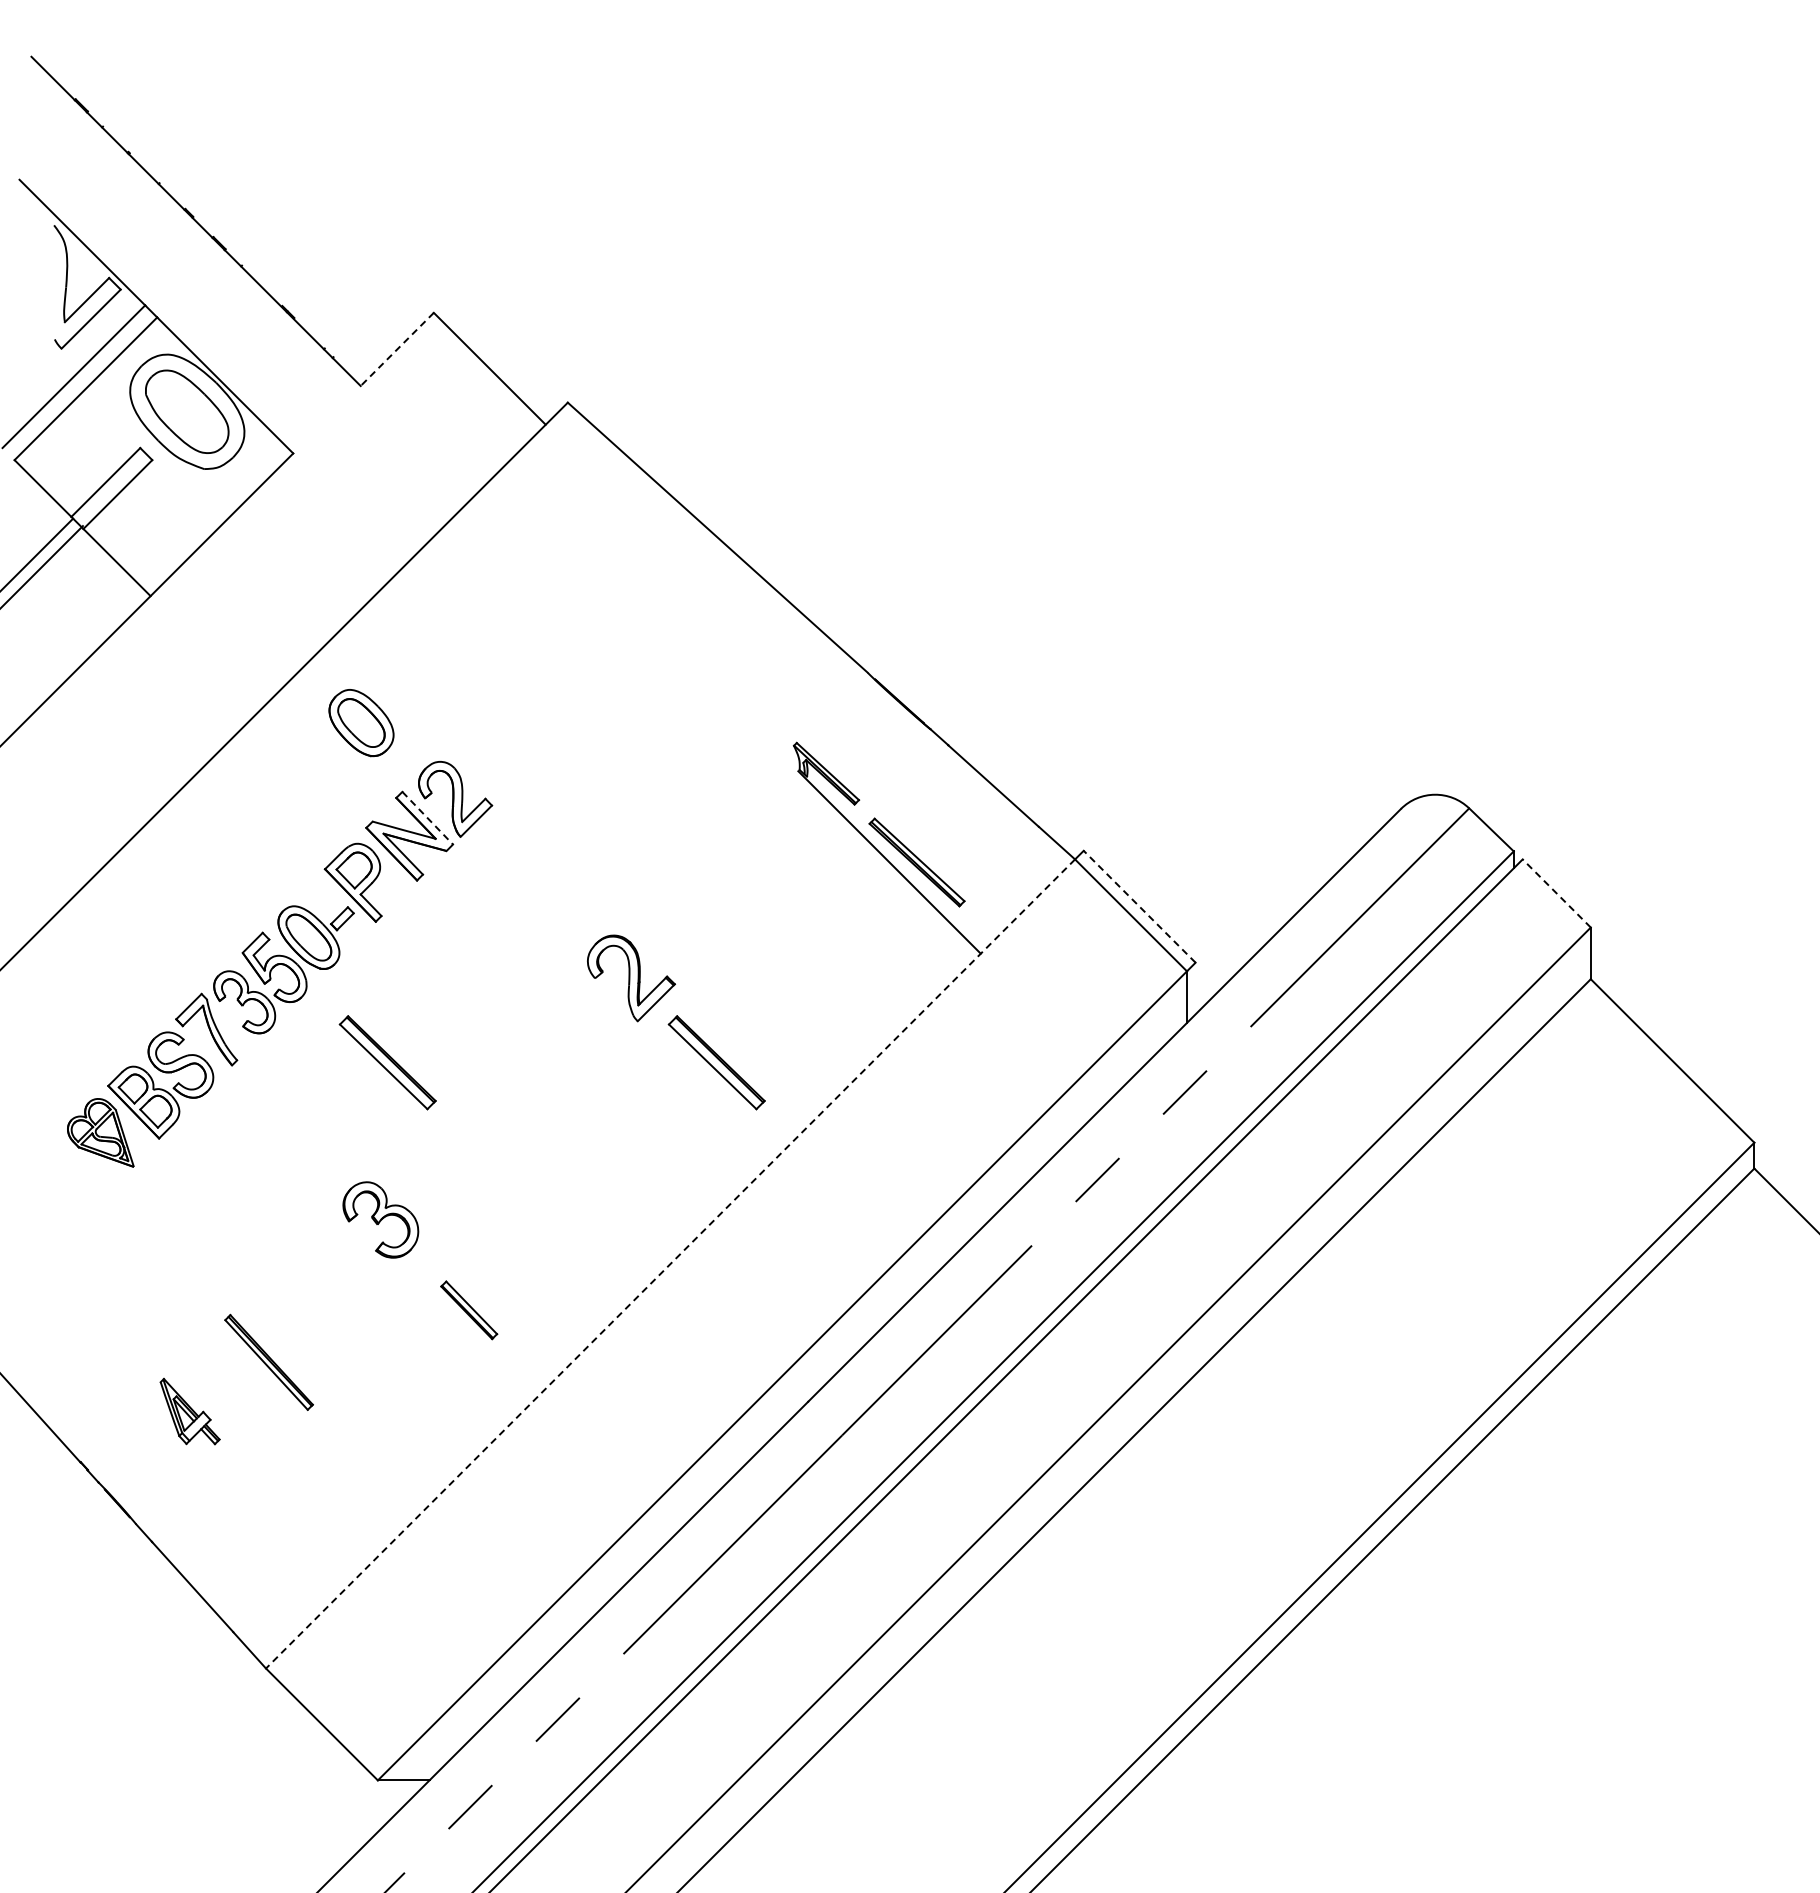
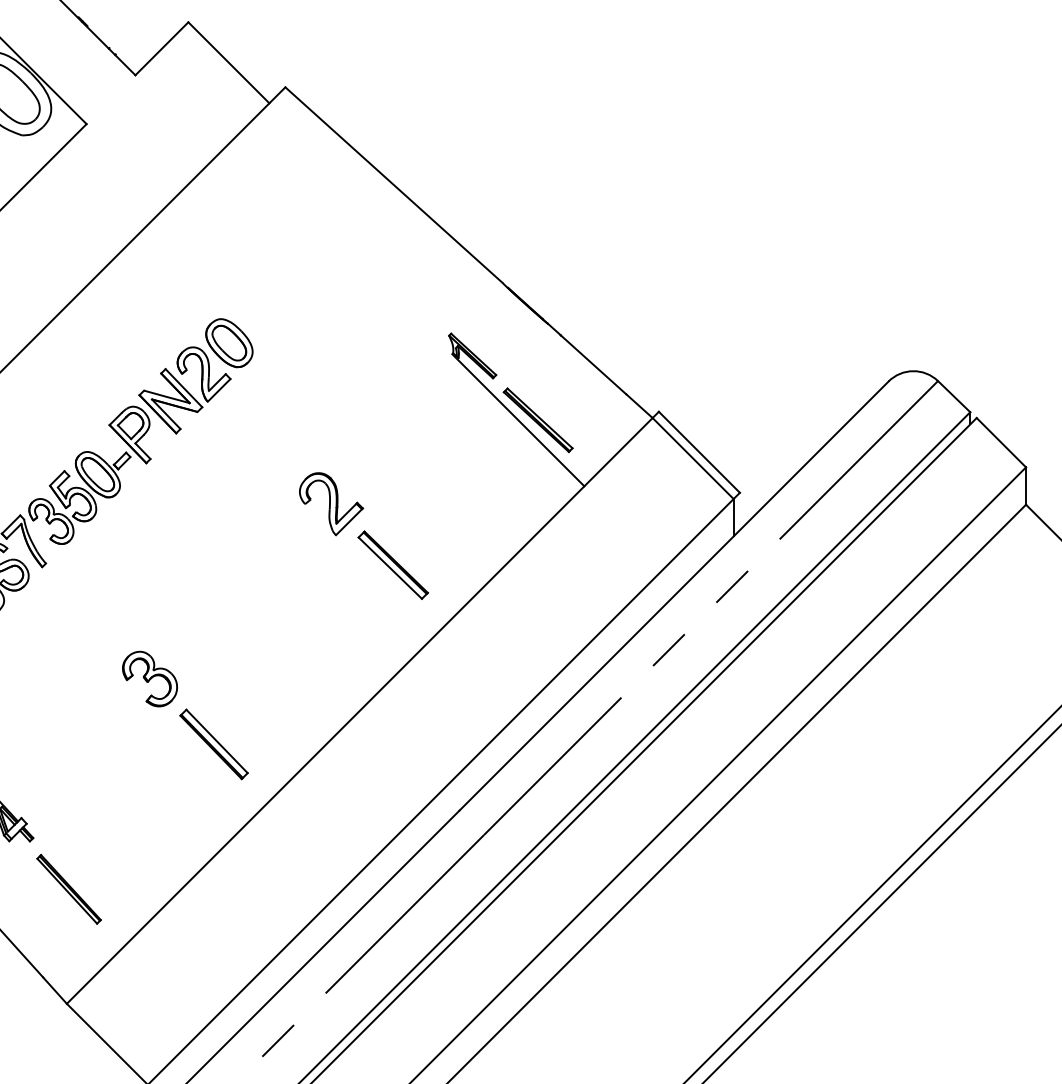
line: (397, 349) -> (162, 48), dashed -> solid
part: (361, 723) -> (229, 343), moved
line: (427, 818) -> (183, 388), dashed -> solid
line: (1556, 893) -> (1001, 442), dashed -> solid
line: (1139, 906) -> (699, 452), dashed -> solid
part: (387, 1062) -> (154, 565), removed
line: (670, 1264) -> (359, 711), dashed -> solid
part: (468, 1310) -> (213, 744), size x1.67
part: (268, 1361) -> (68, 888), moved

